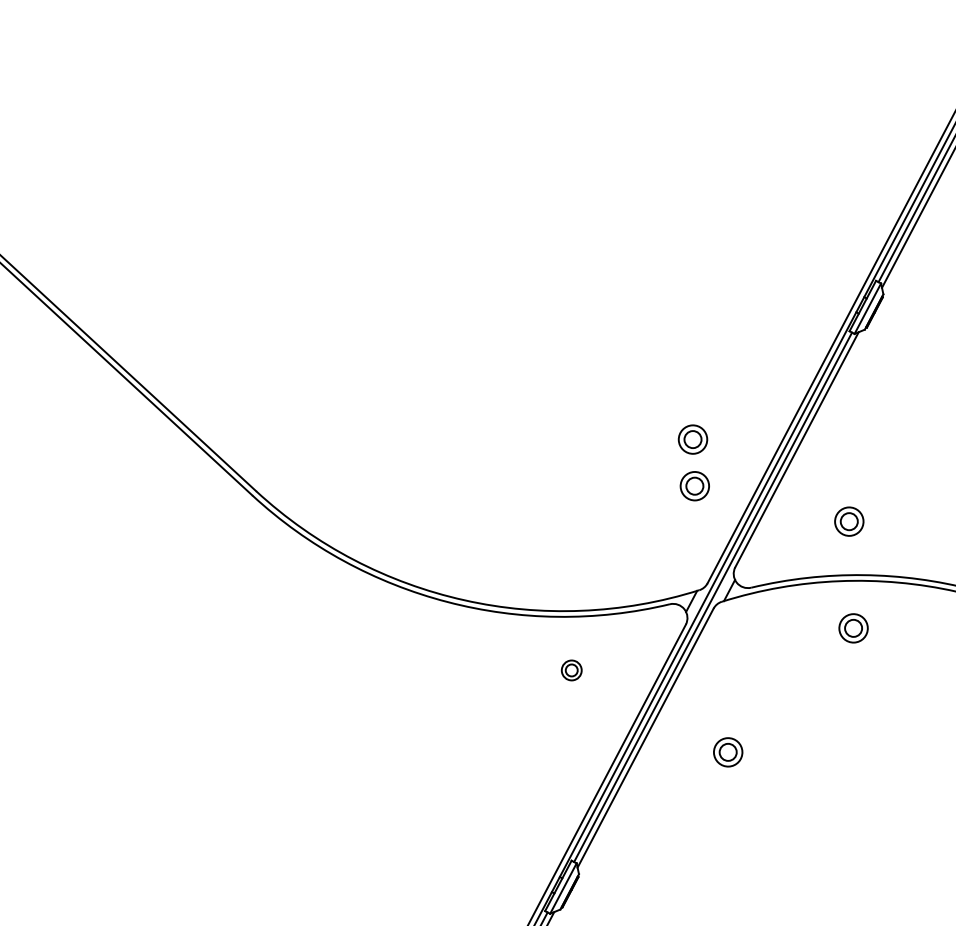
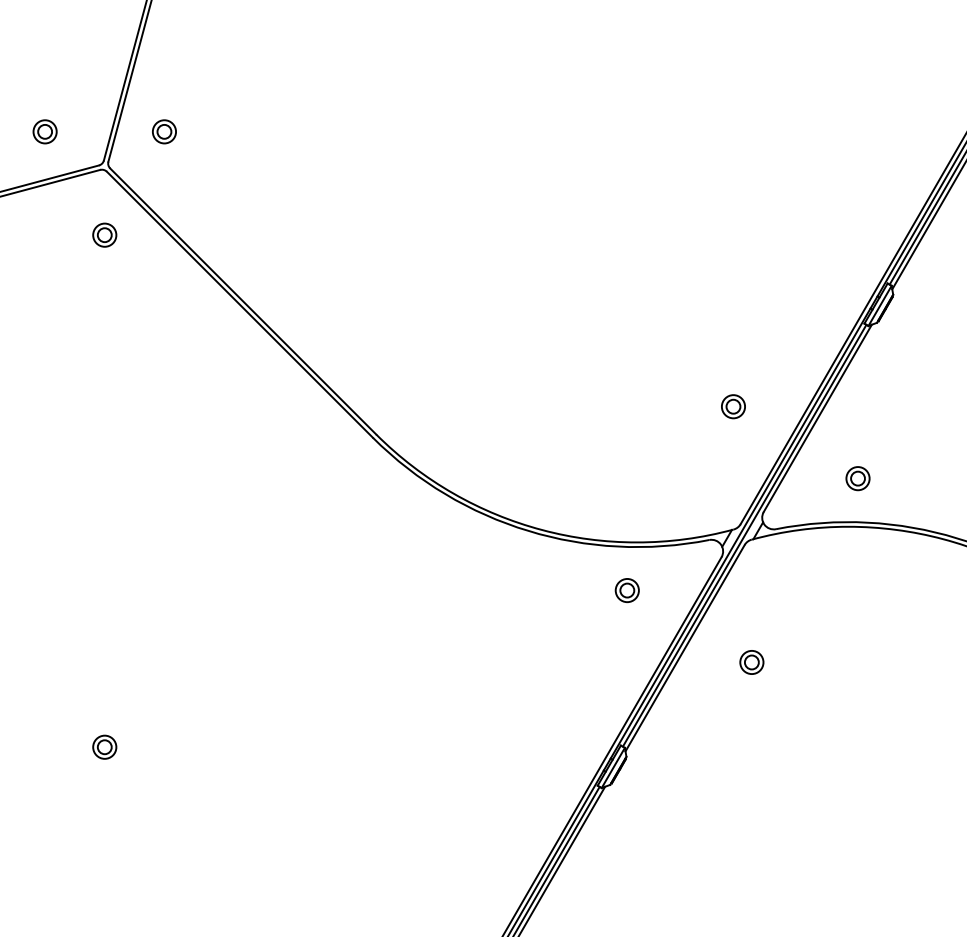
part: (694, 485) -> (733, 444), removed
part: (852, 628) -> (857, 565), removed
part: (570, 670) -> (626, 590), size x1.43

